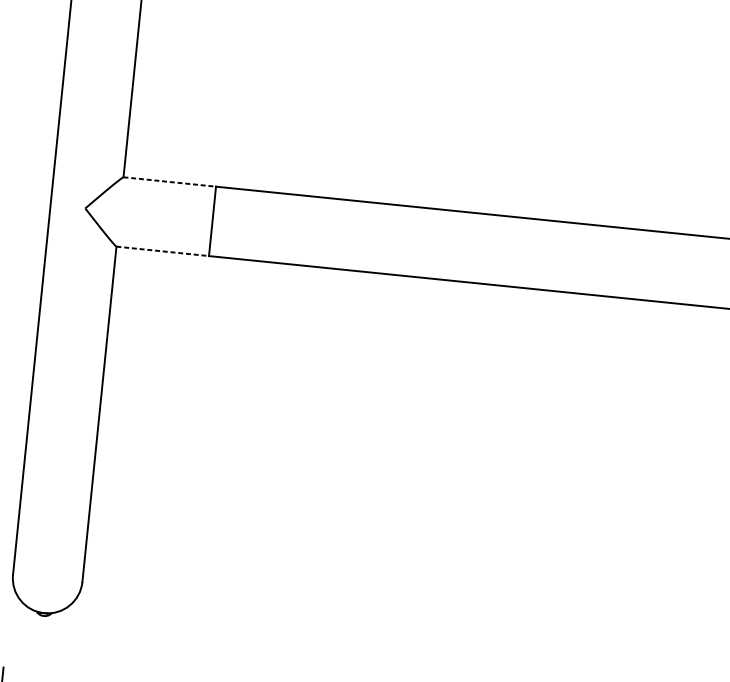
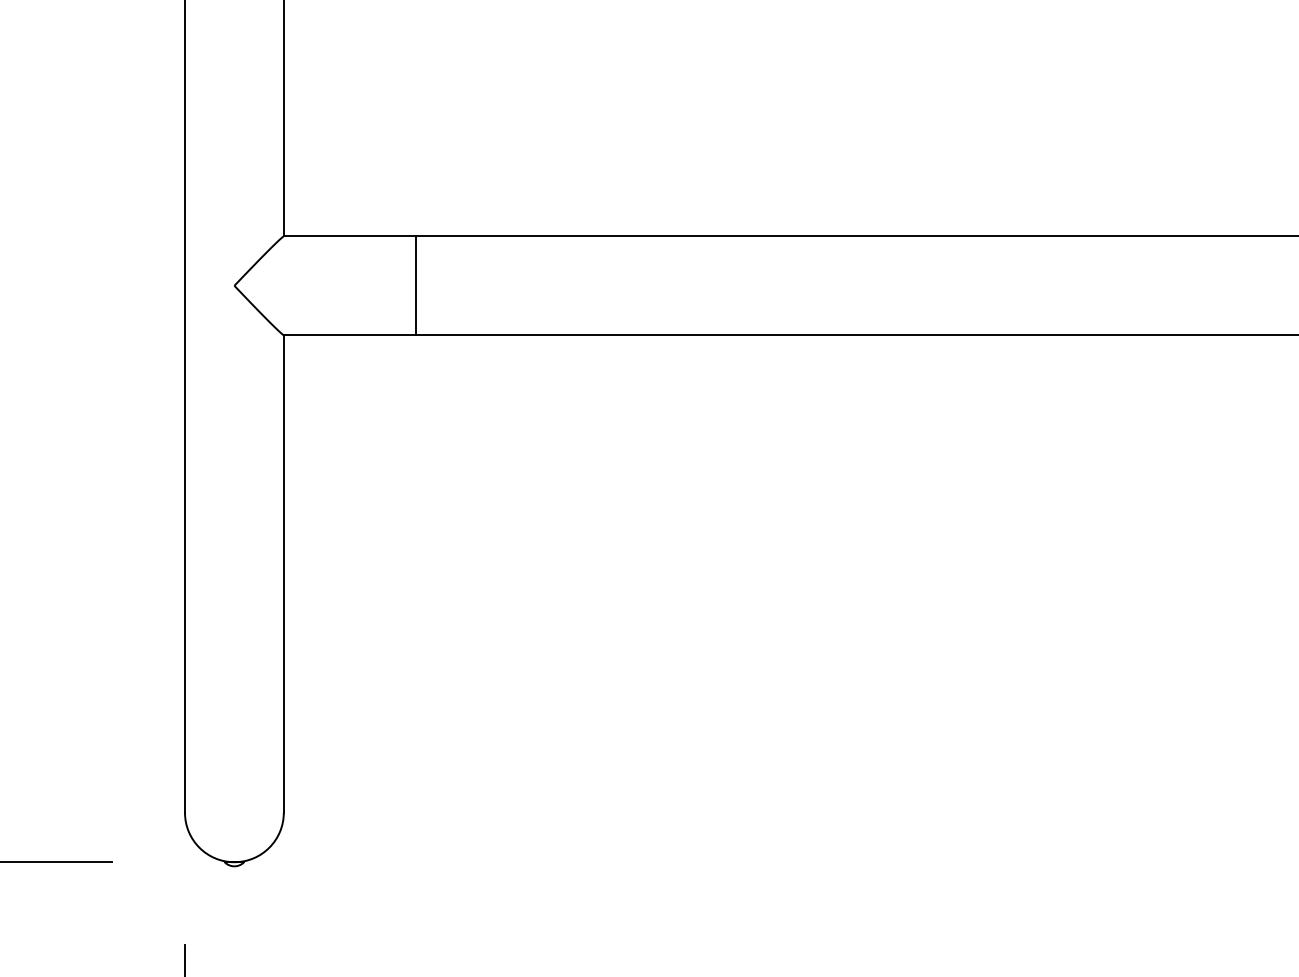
line: (169, 182) -> (349, 236), dashed -> solid
line: (162, 251) -> (349, 335), dashed -> solid

